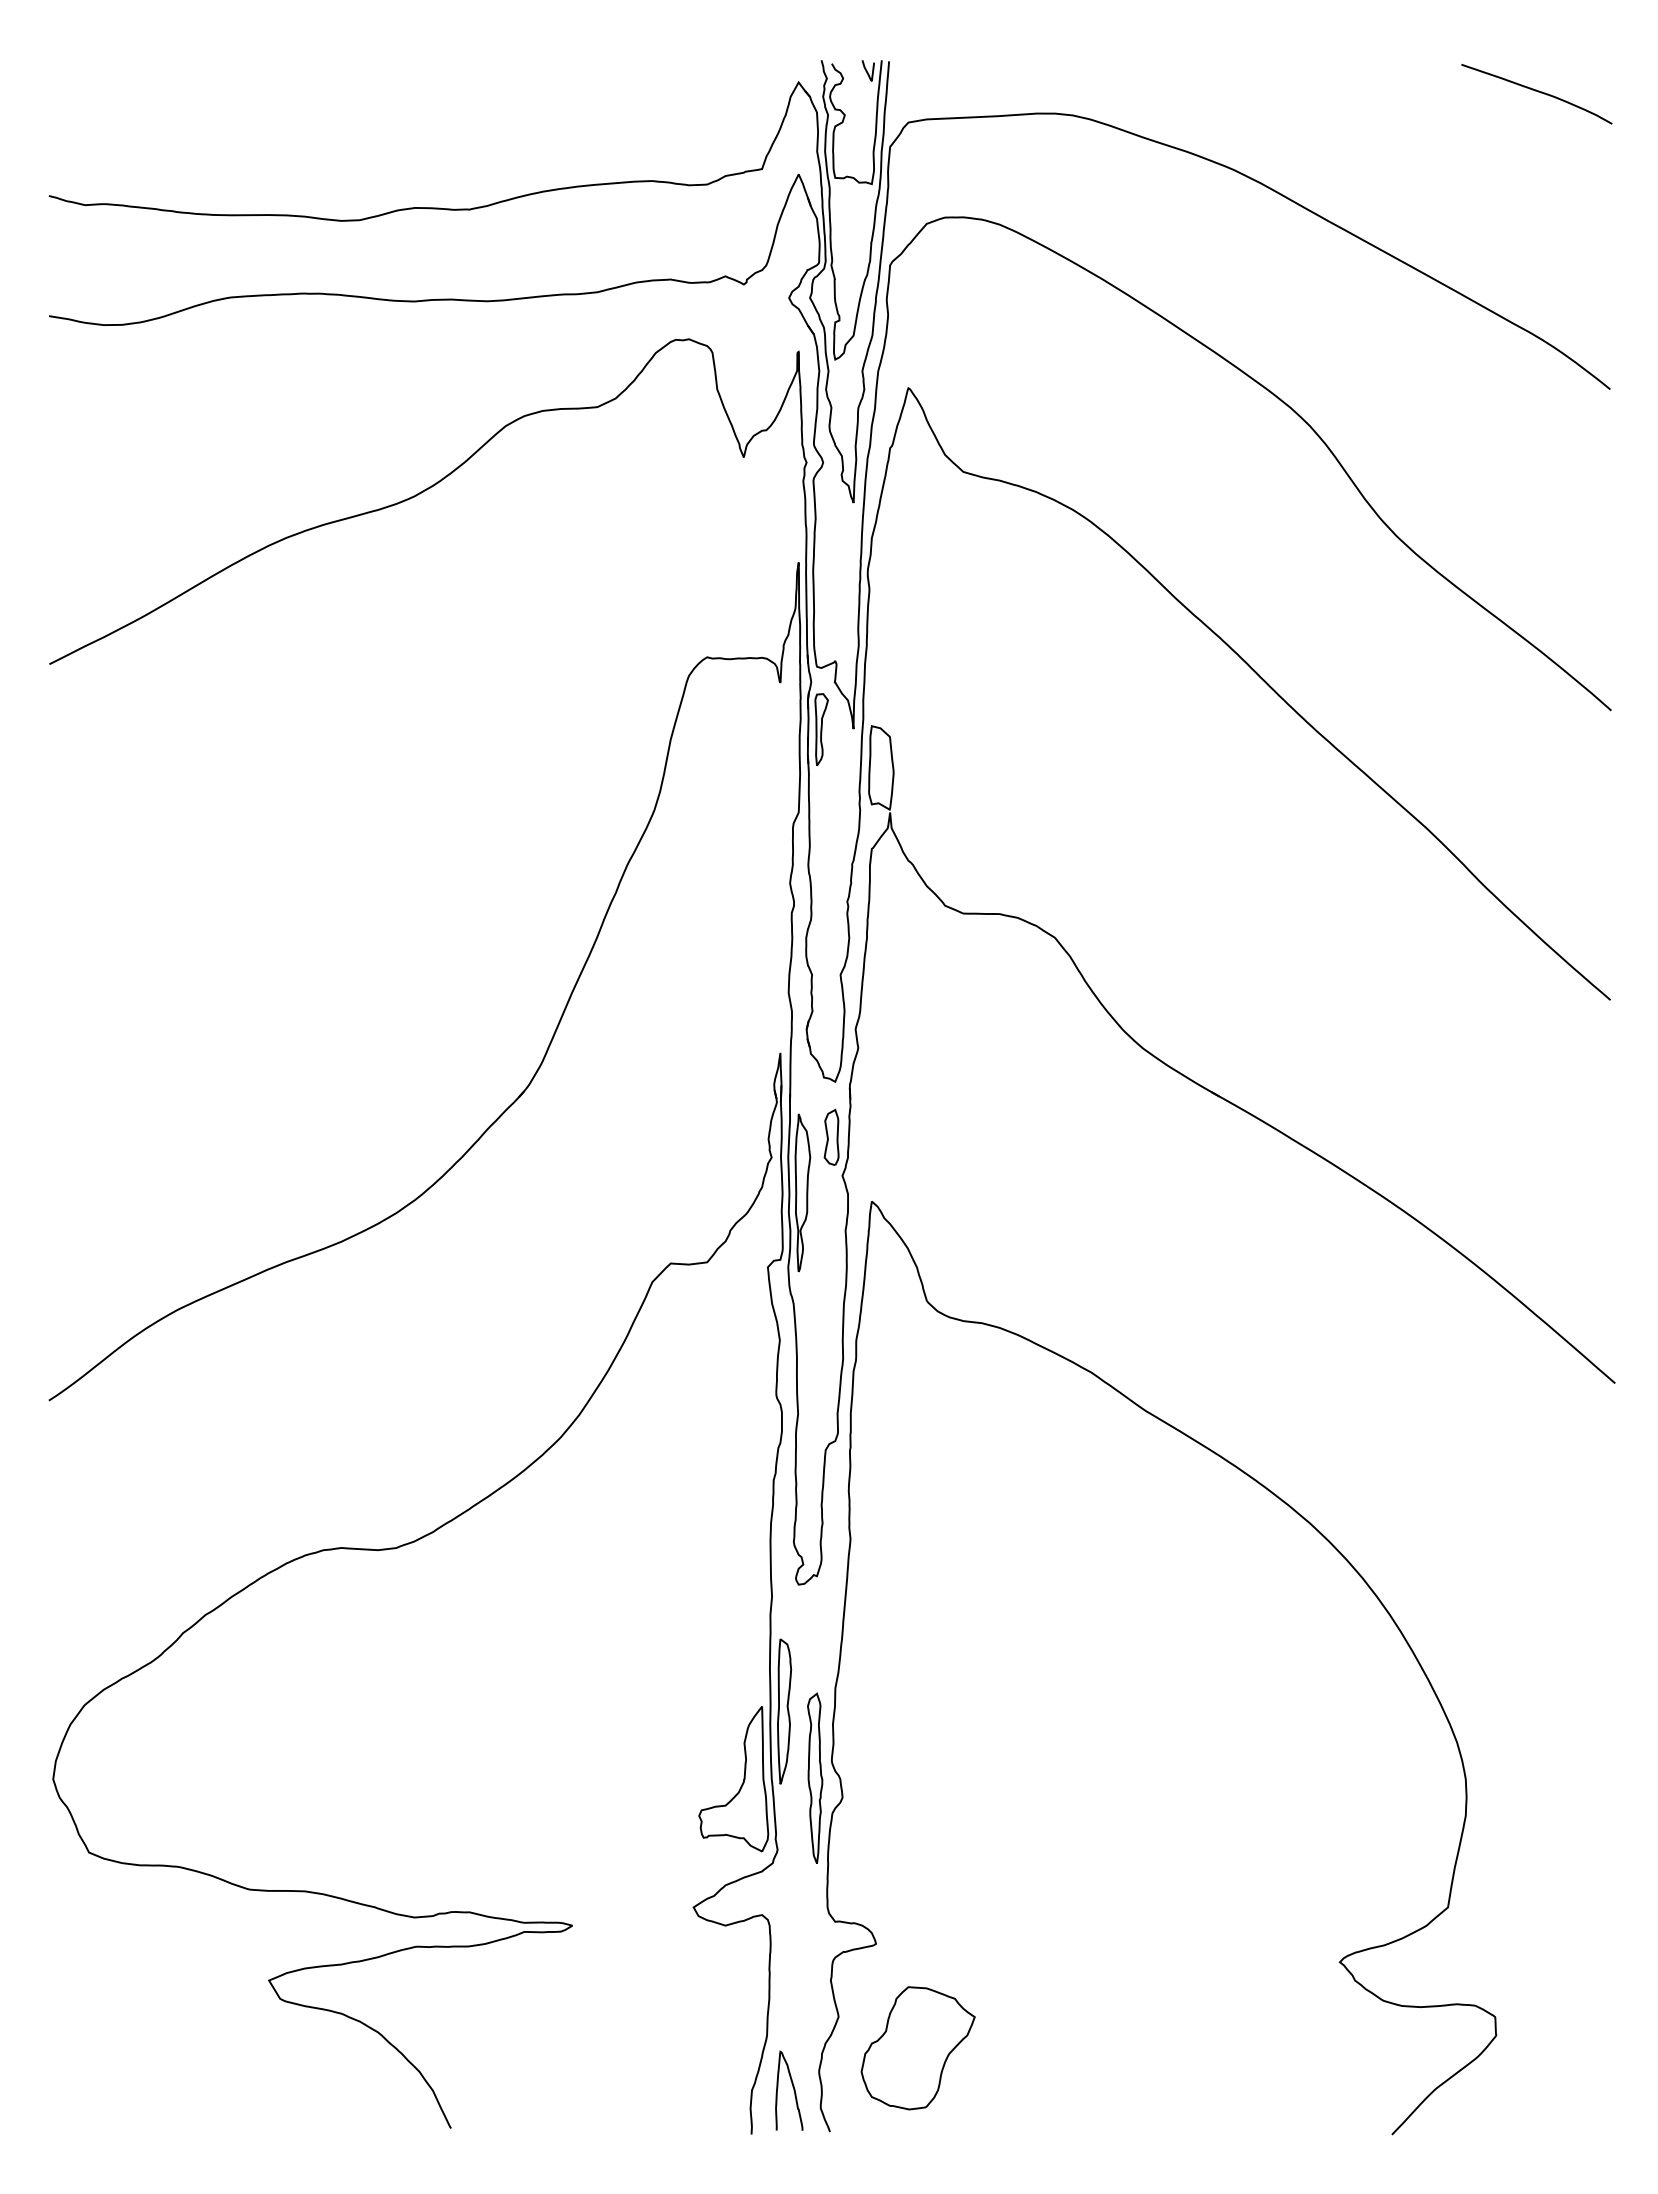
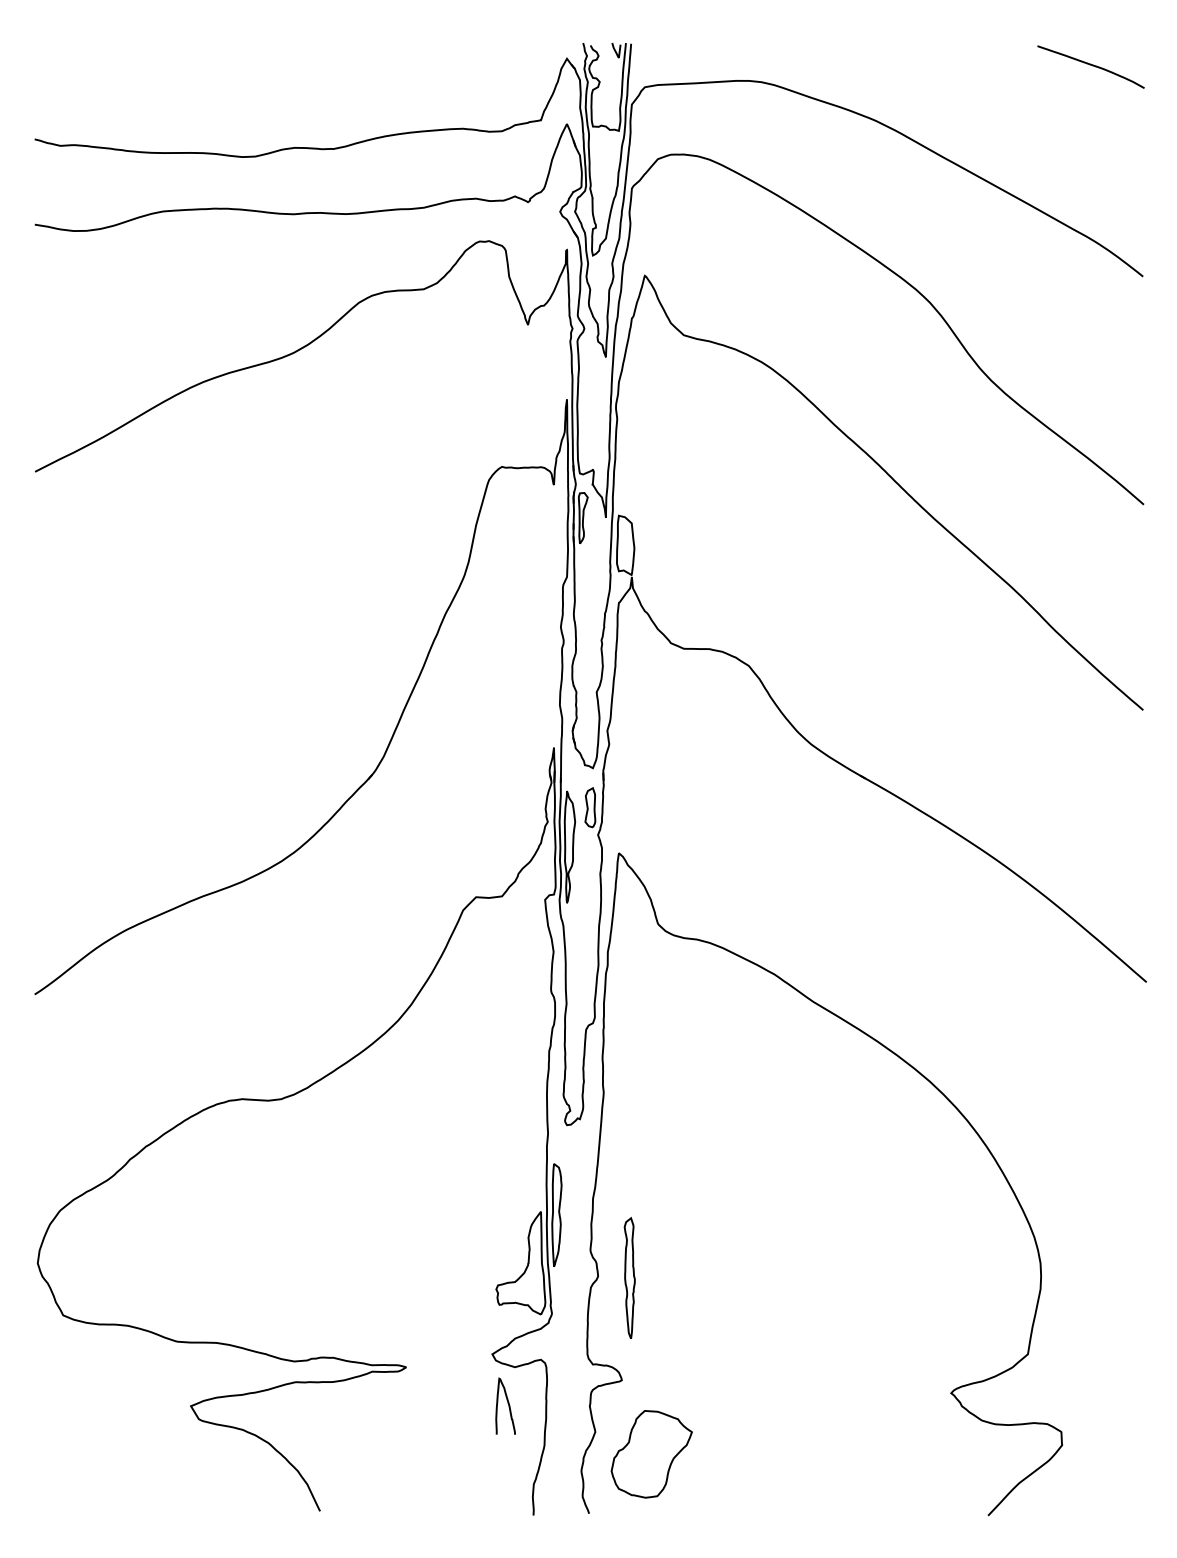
part: (815, 1777) -> (630, 1277), moved
curve: (793, 2090) -> (508, 1406), moved

